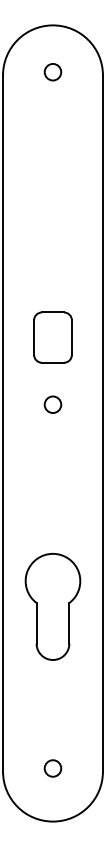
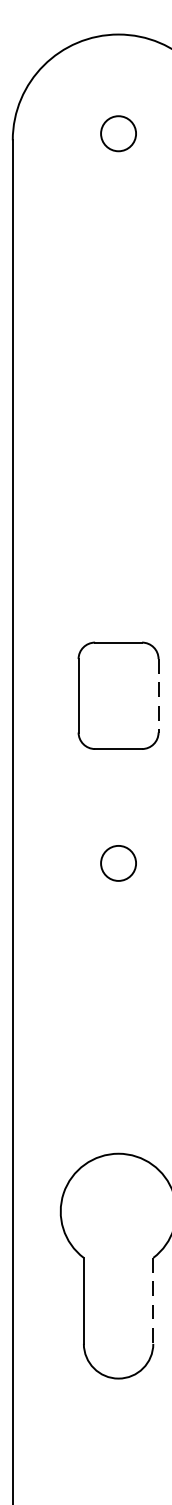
line: (71, 338) -> (157, 697), solid -> dashed
circle: (52, 404) -> (117, 862), moved
line: (69, 623) -> (153, 1301), solid -> dashed

